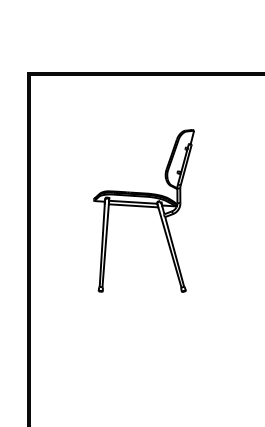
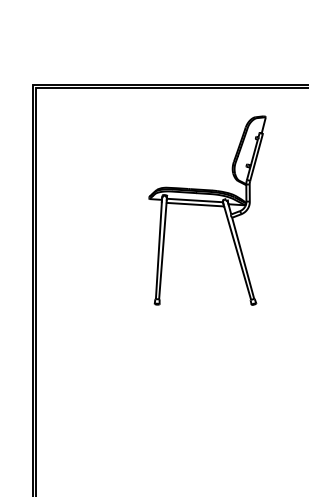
part: (143, 210) -> (206, 210), moved

